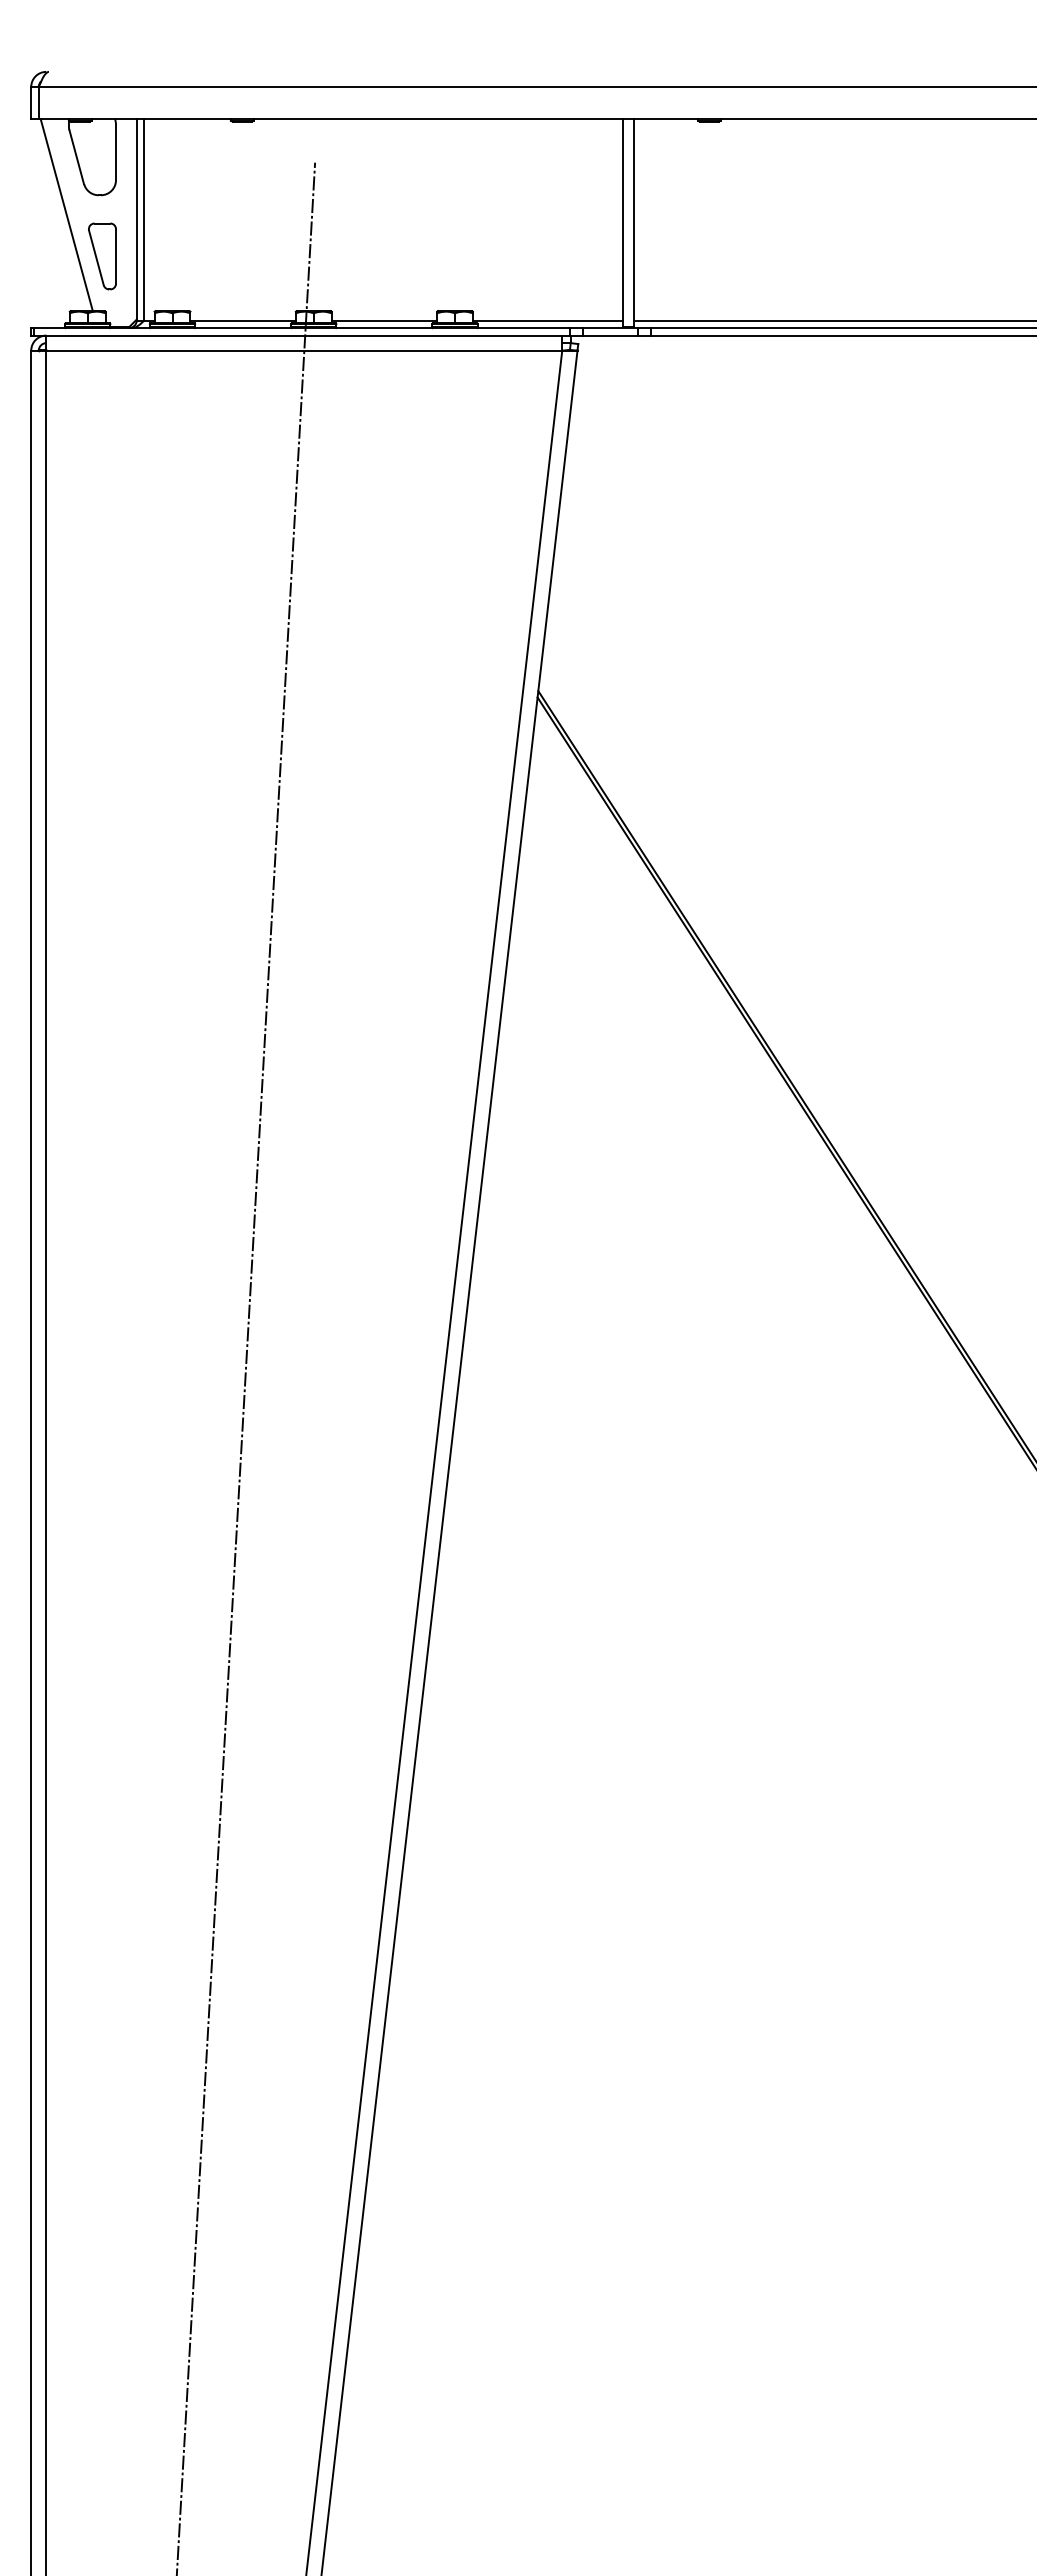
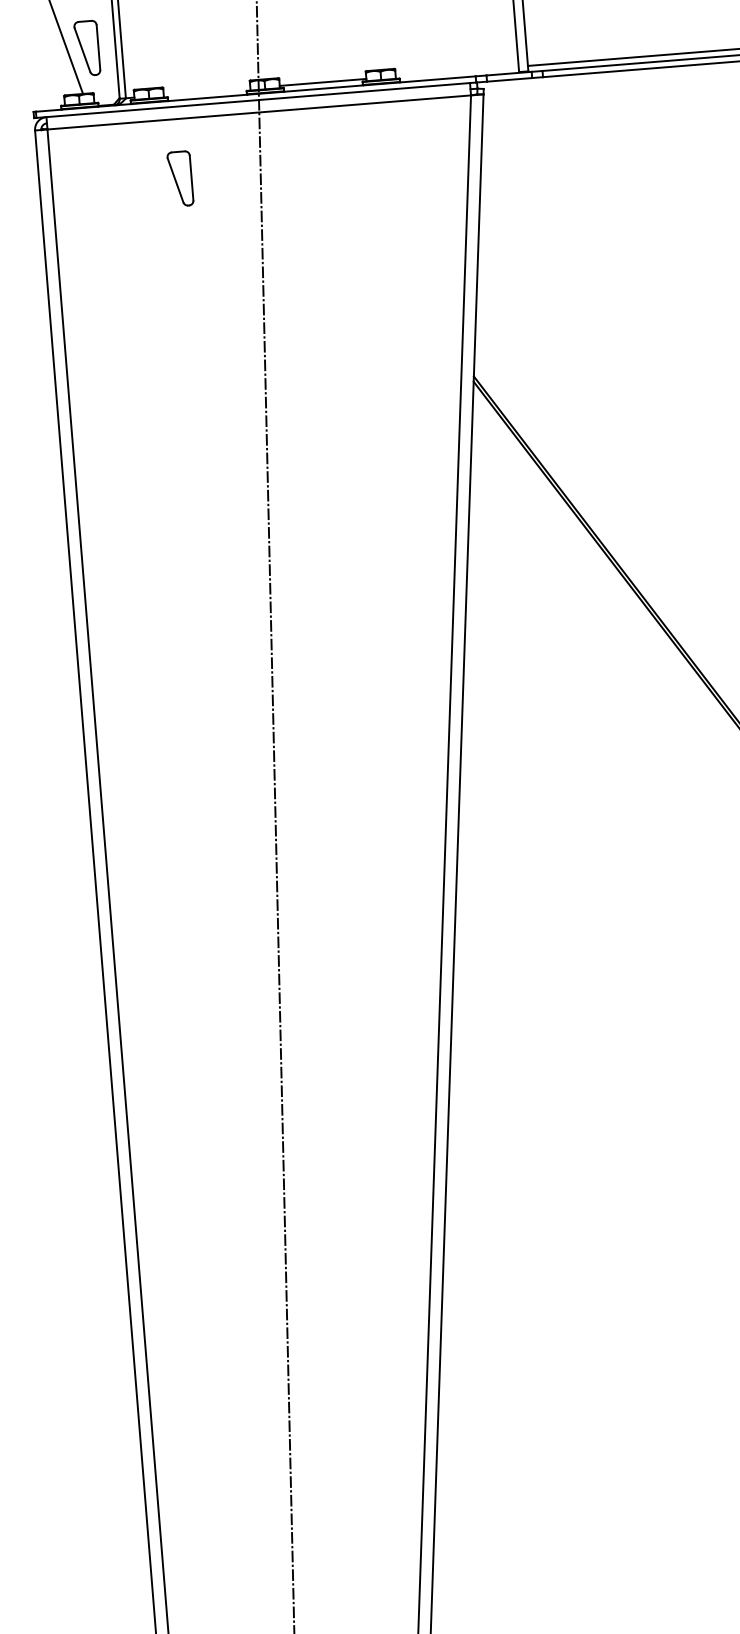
line: (242, 320) -> (206, 91), removed
line: (547, 320) -> (456, 71), removed
part: (202, 423) -> (180, 178), added

